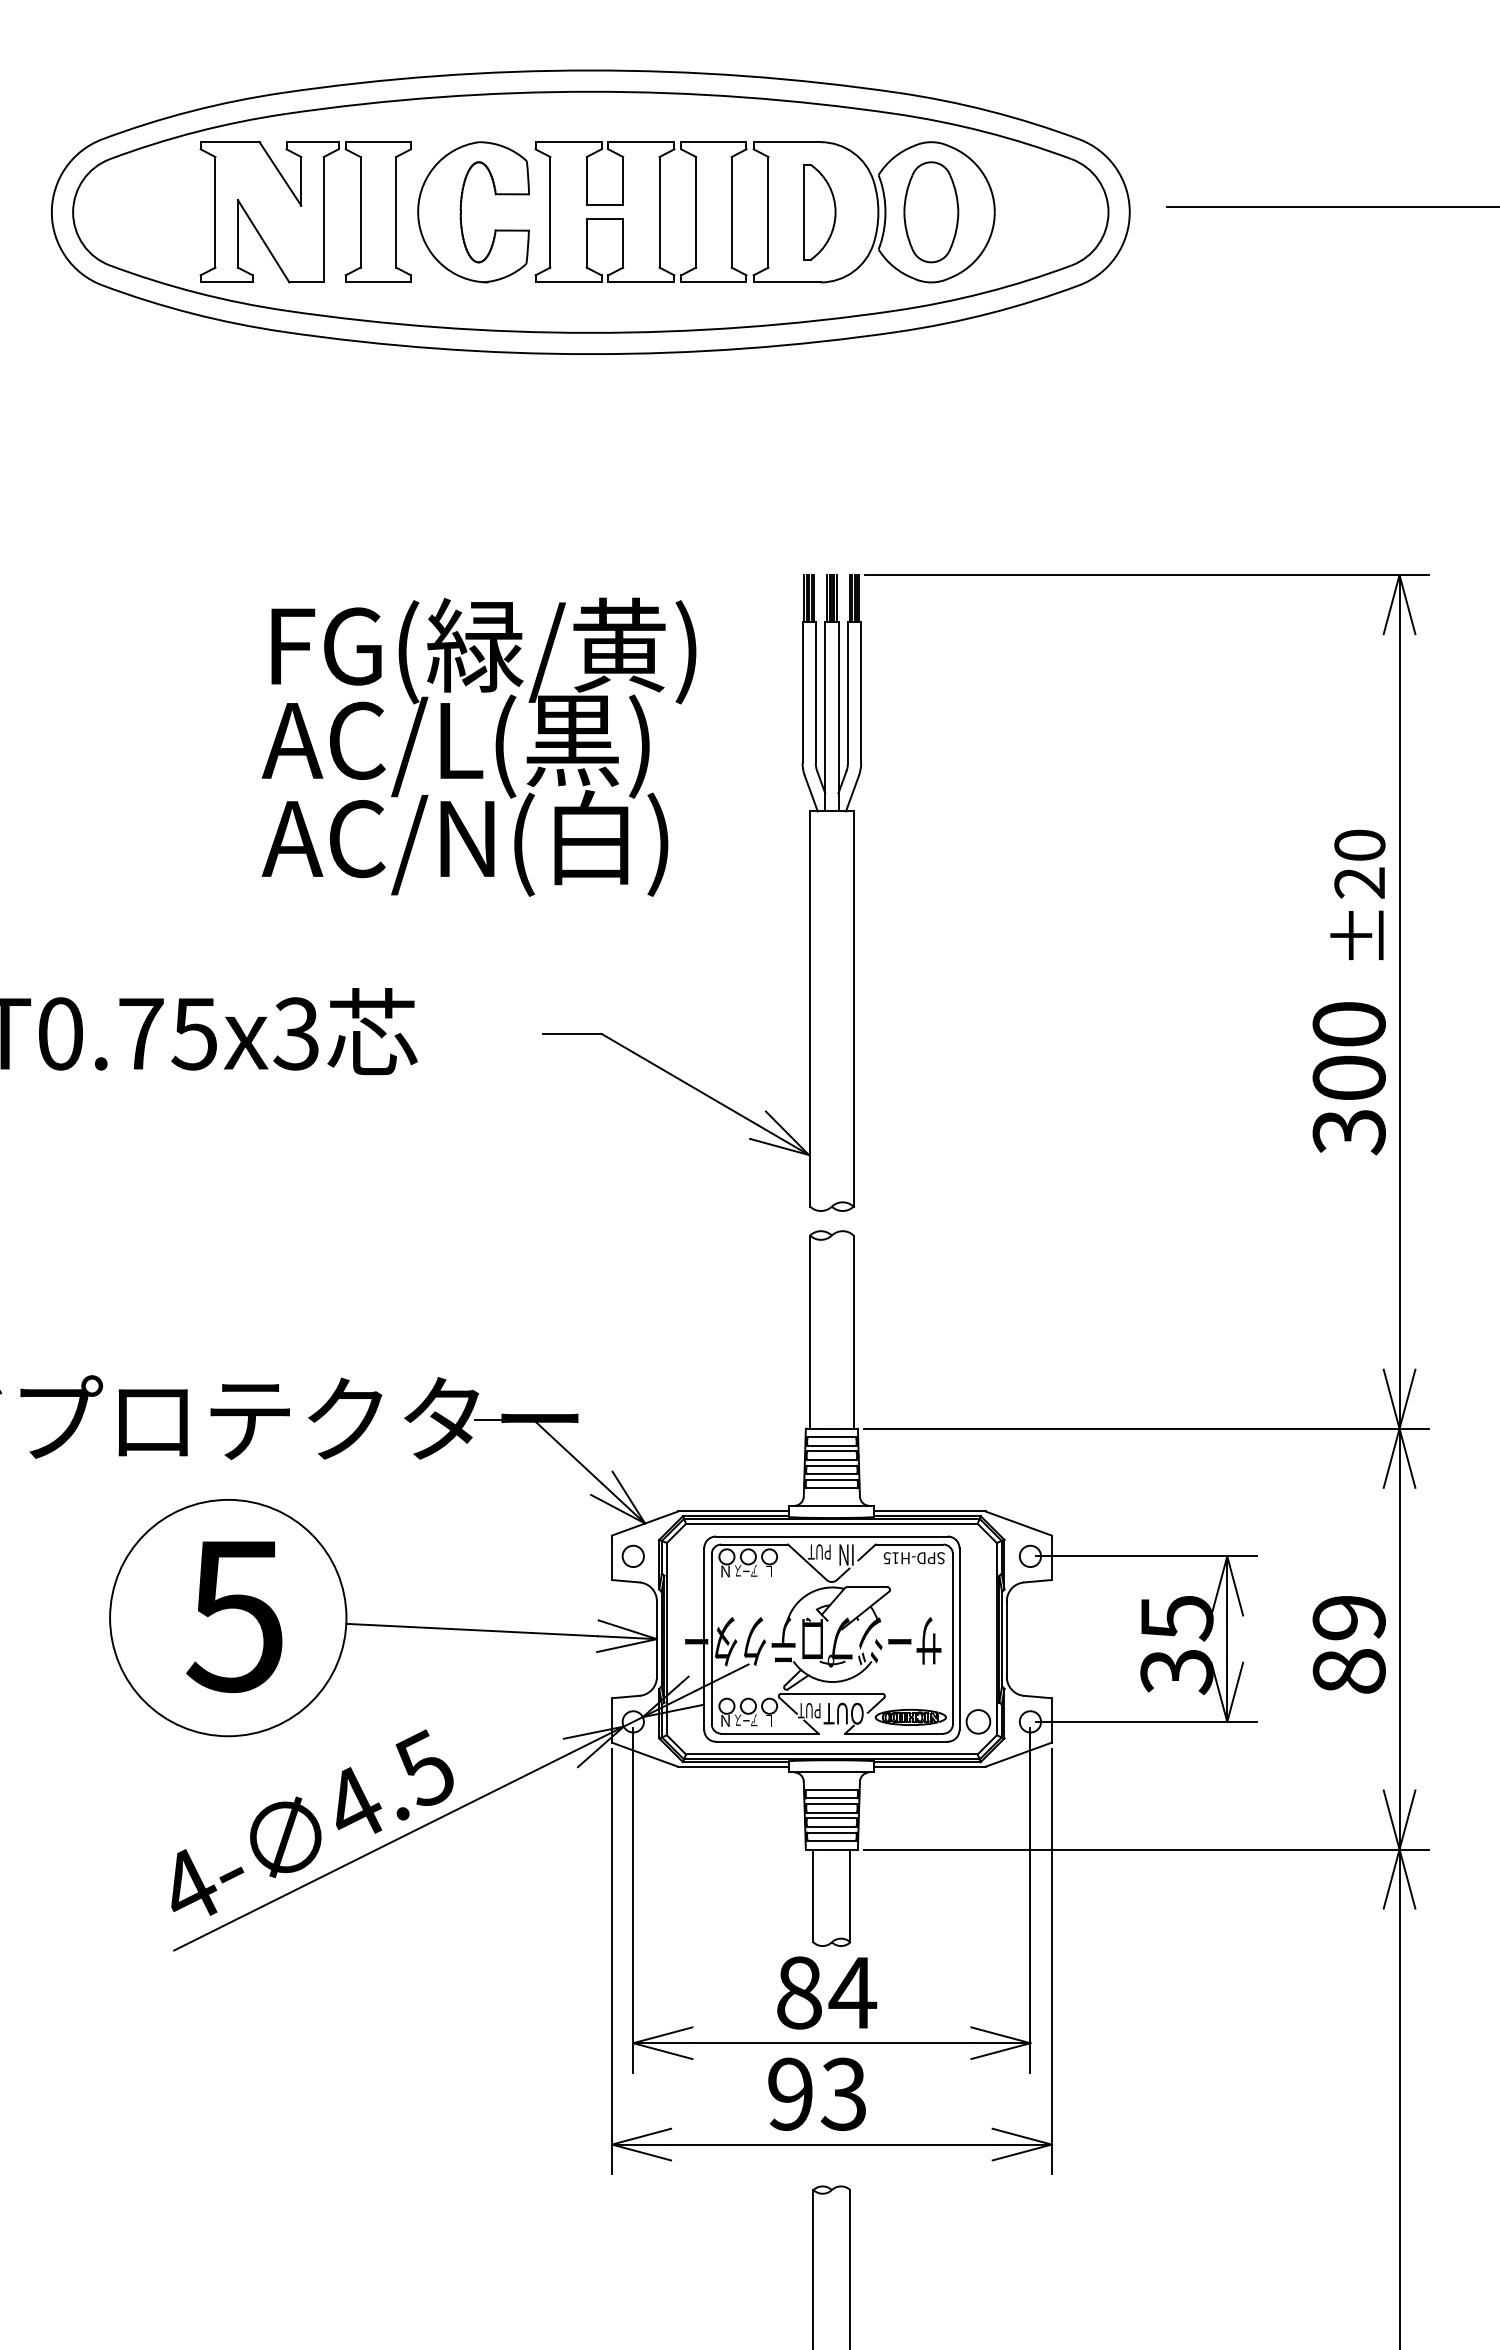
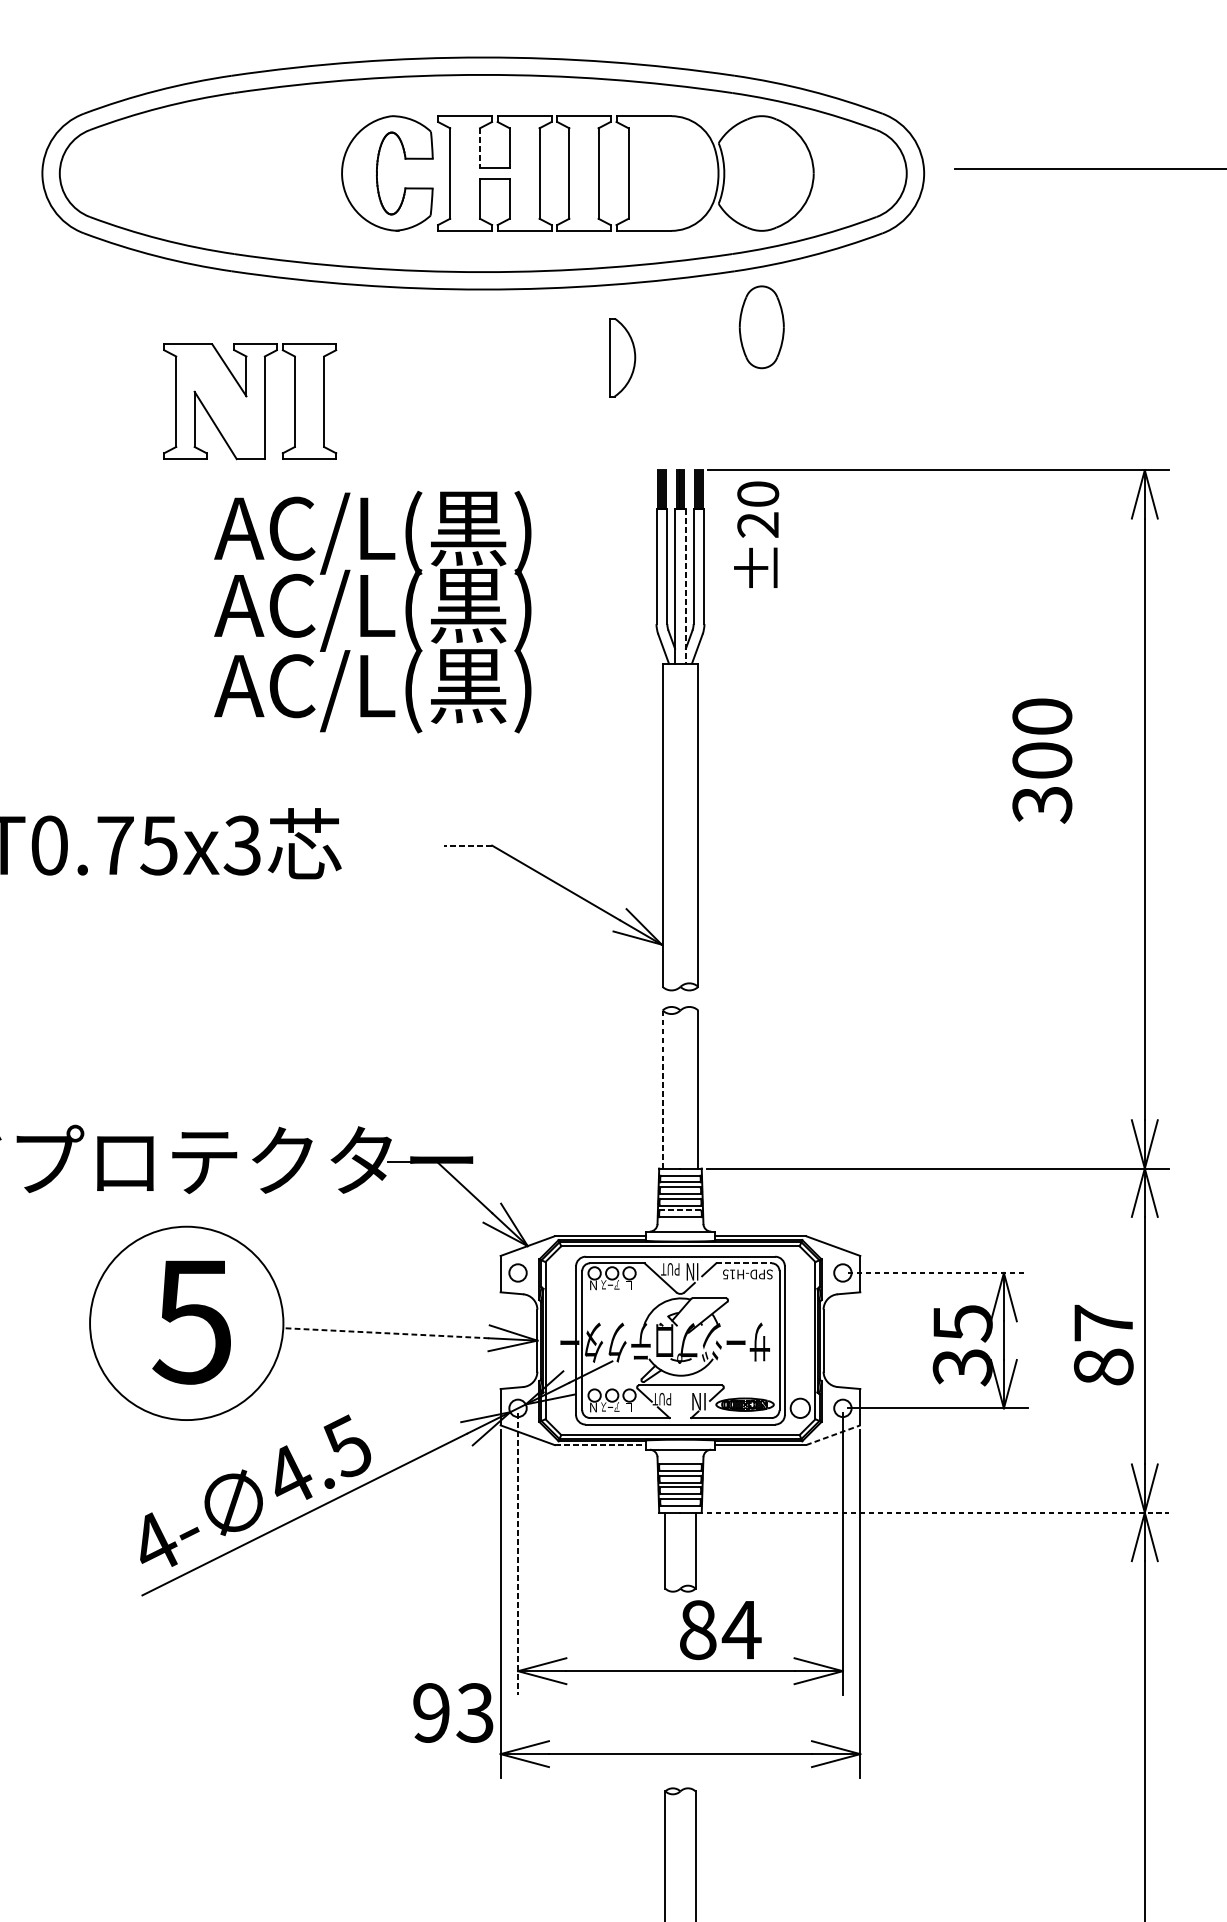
line: (586, 181) -> (479, 148), solid -> dashed
part: (305, 212) -> (249, 401), moved
part: (819, 212) -> (622, 357), moved
part: (931, 212) -> (761, 327), moved
text: (478, 650) -> (391, 531), FG(緑/黄) -> AC/L(黒)
line: (838, 716) -> (685, 585), solid -> dashed
text: (558, 843) -> (456, 689), AC/N(白) -> AC/L(黒)
text: (1357, 894) -> (756, 534), moved
line: (572, 1033) -> (468, 845), solid -> dashed
text: (1348, 1078) -> (1041, 760), moved
line: (810, 1332) -> (662, 1089), solid -> dashed
line: (832, 1479) -> (680, 1210), solid -> dashed
line: (909, 1544) -> (743, 1263), solid -> dashed
line: (1147, 1556) -> (938, 1273), solid -> dashed
text: (1348, 1617) -> (1103, 1322), 89 -> 87
line: (472, 1630) -> (386, 1333), solid -> dashed
text: (843, 1713) -> (689, 1401), OUT -> IN
line: (1019, 1754) -> (833, 1435), solid -> dashed
line: (733, 1766) -> (600, 1444), solid -> dashed
line: (1146, 1849) -> (937, 1512), solid -> dashed
line: (633, 1900) -> (518, 1554), solid -> dashed
text: (827, 1992) -> (721, 1629), moved
text: (816, 2093) -> (452, 1712), moved

